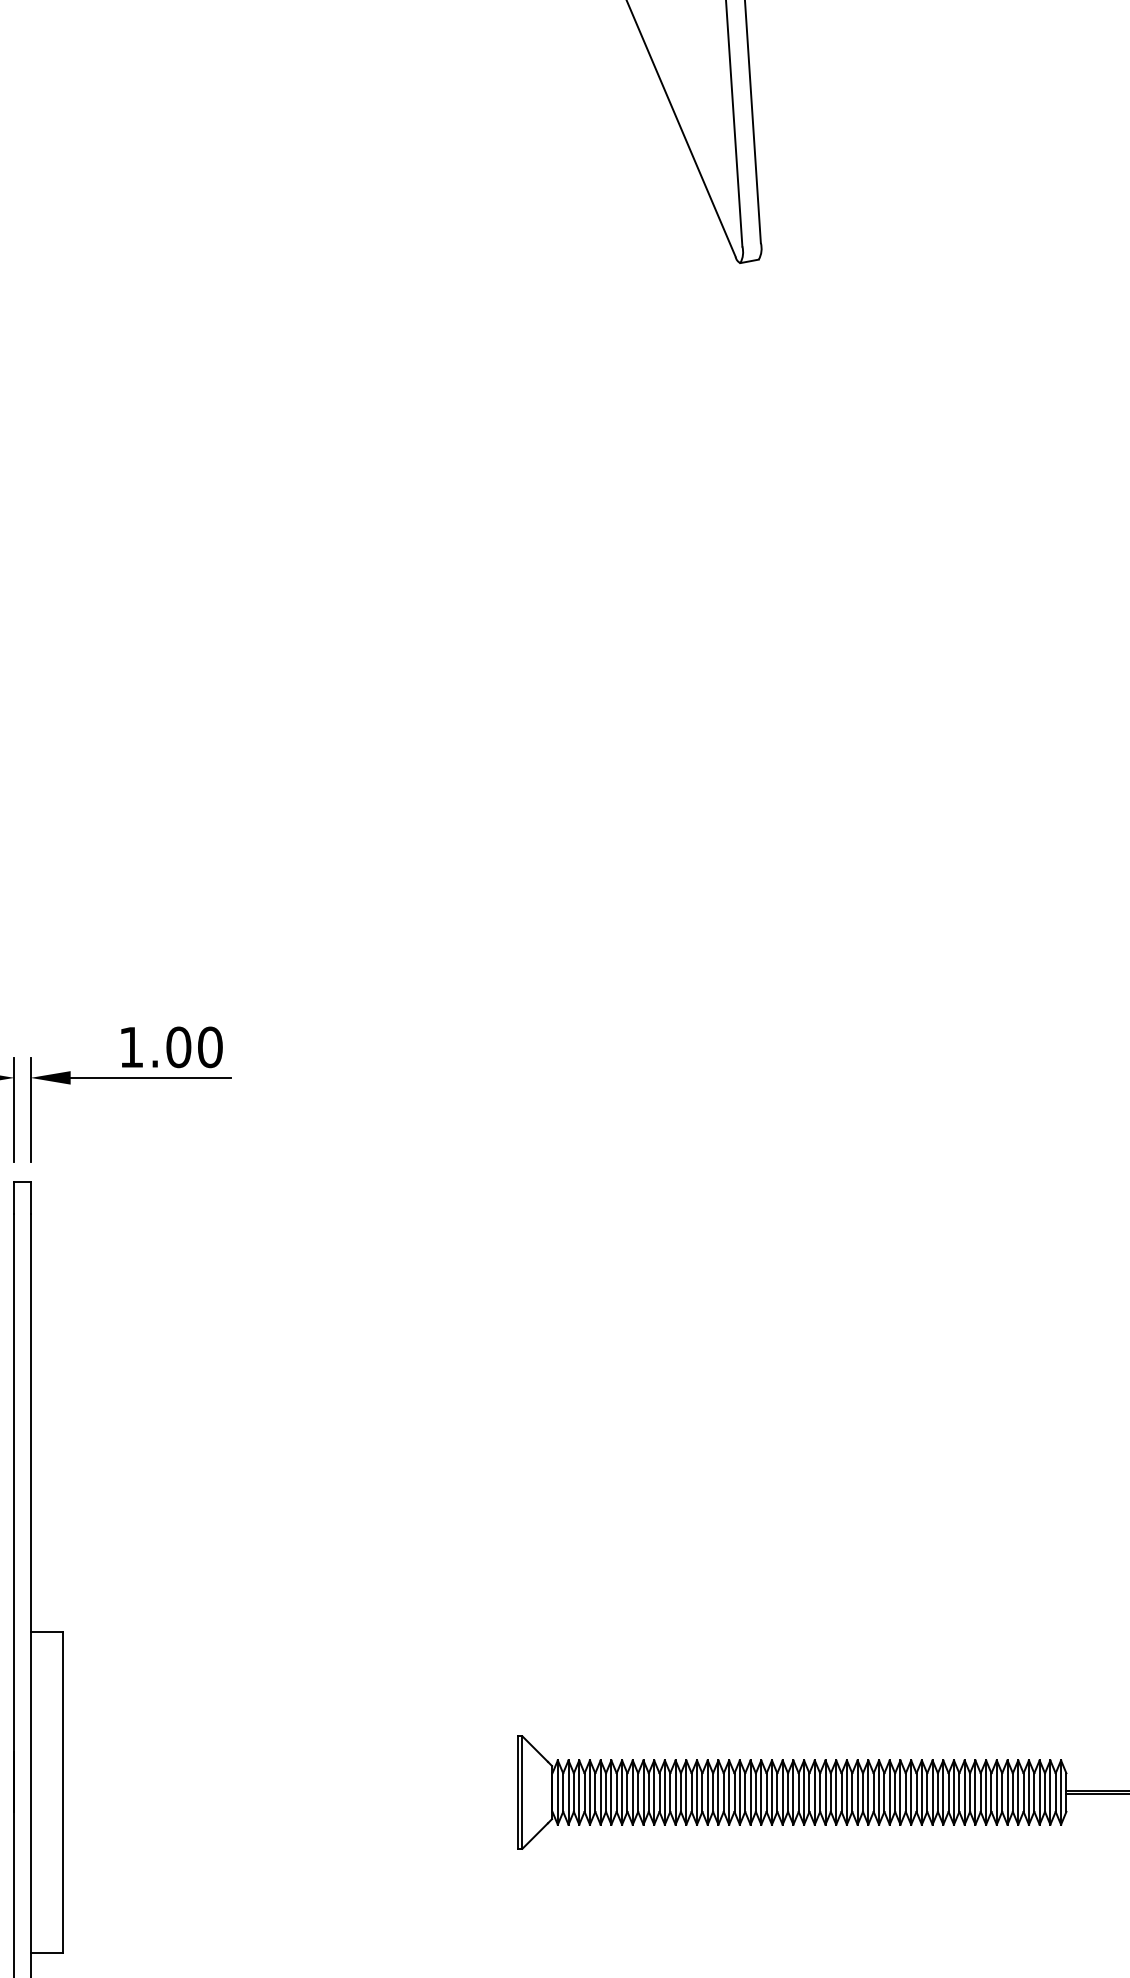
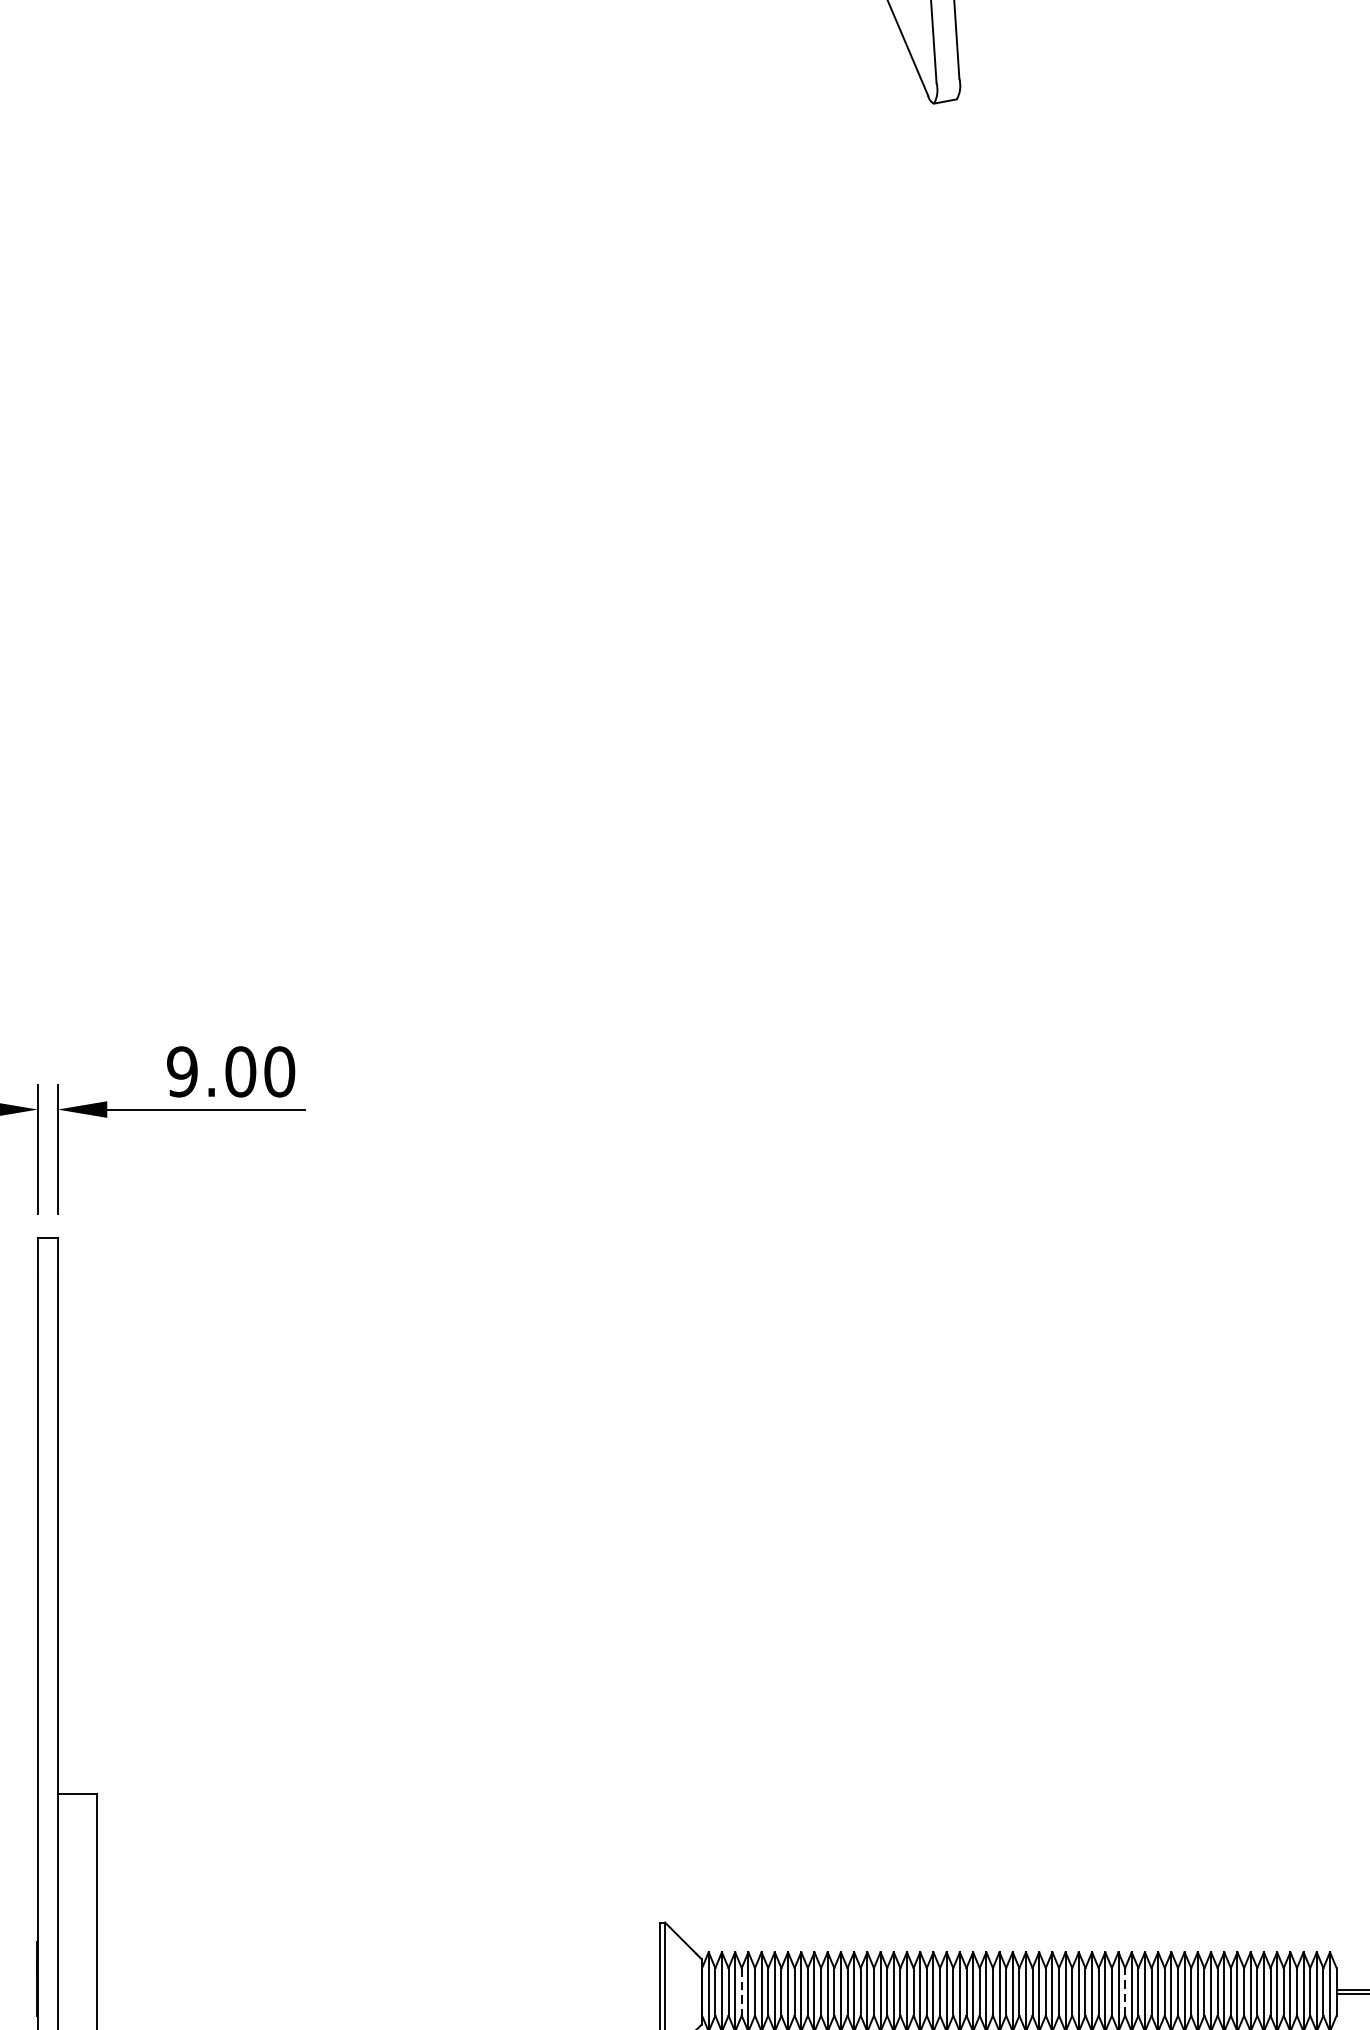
text: (131, 1047) -> (182, 1072), 1.00 -> 9.00
line: (895, 1792) -> (1125, 1991), solid -> dashed
line: (584, 1793) -> (741, 1993), solid -> dashed

